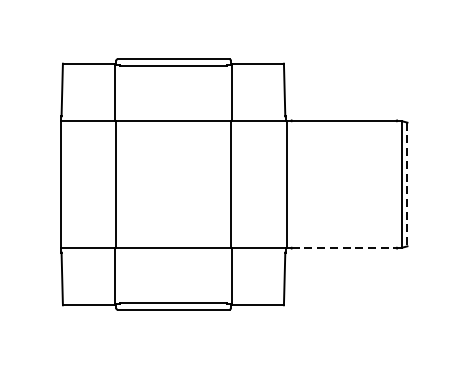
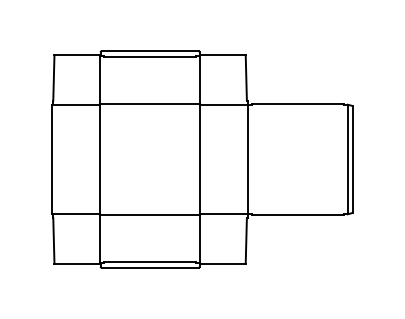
line: (407, 185) -> (352, 160), dashed -> solid
line: (343, 248) -> (297, 214), dashed -> solid

